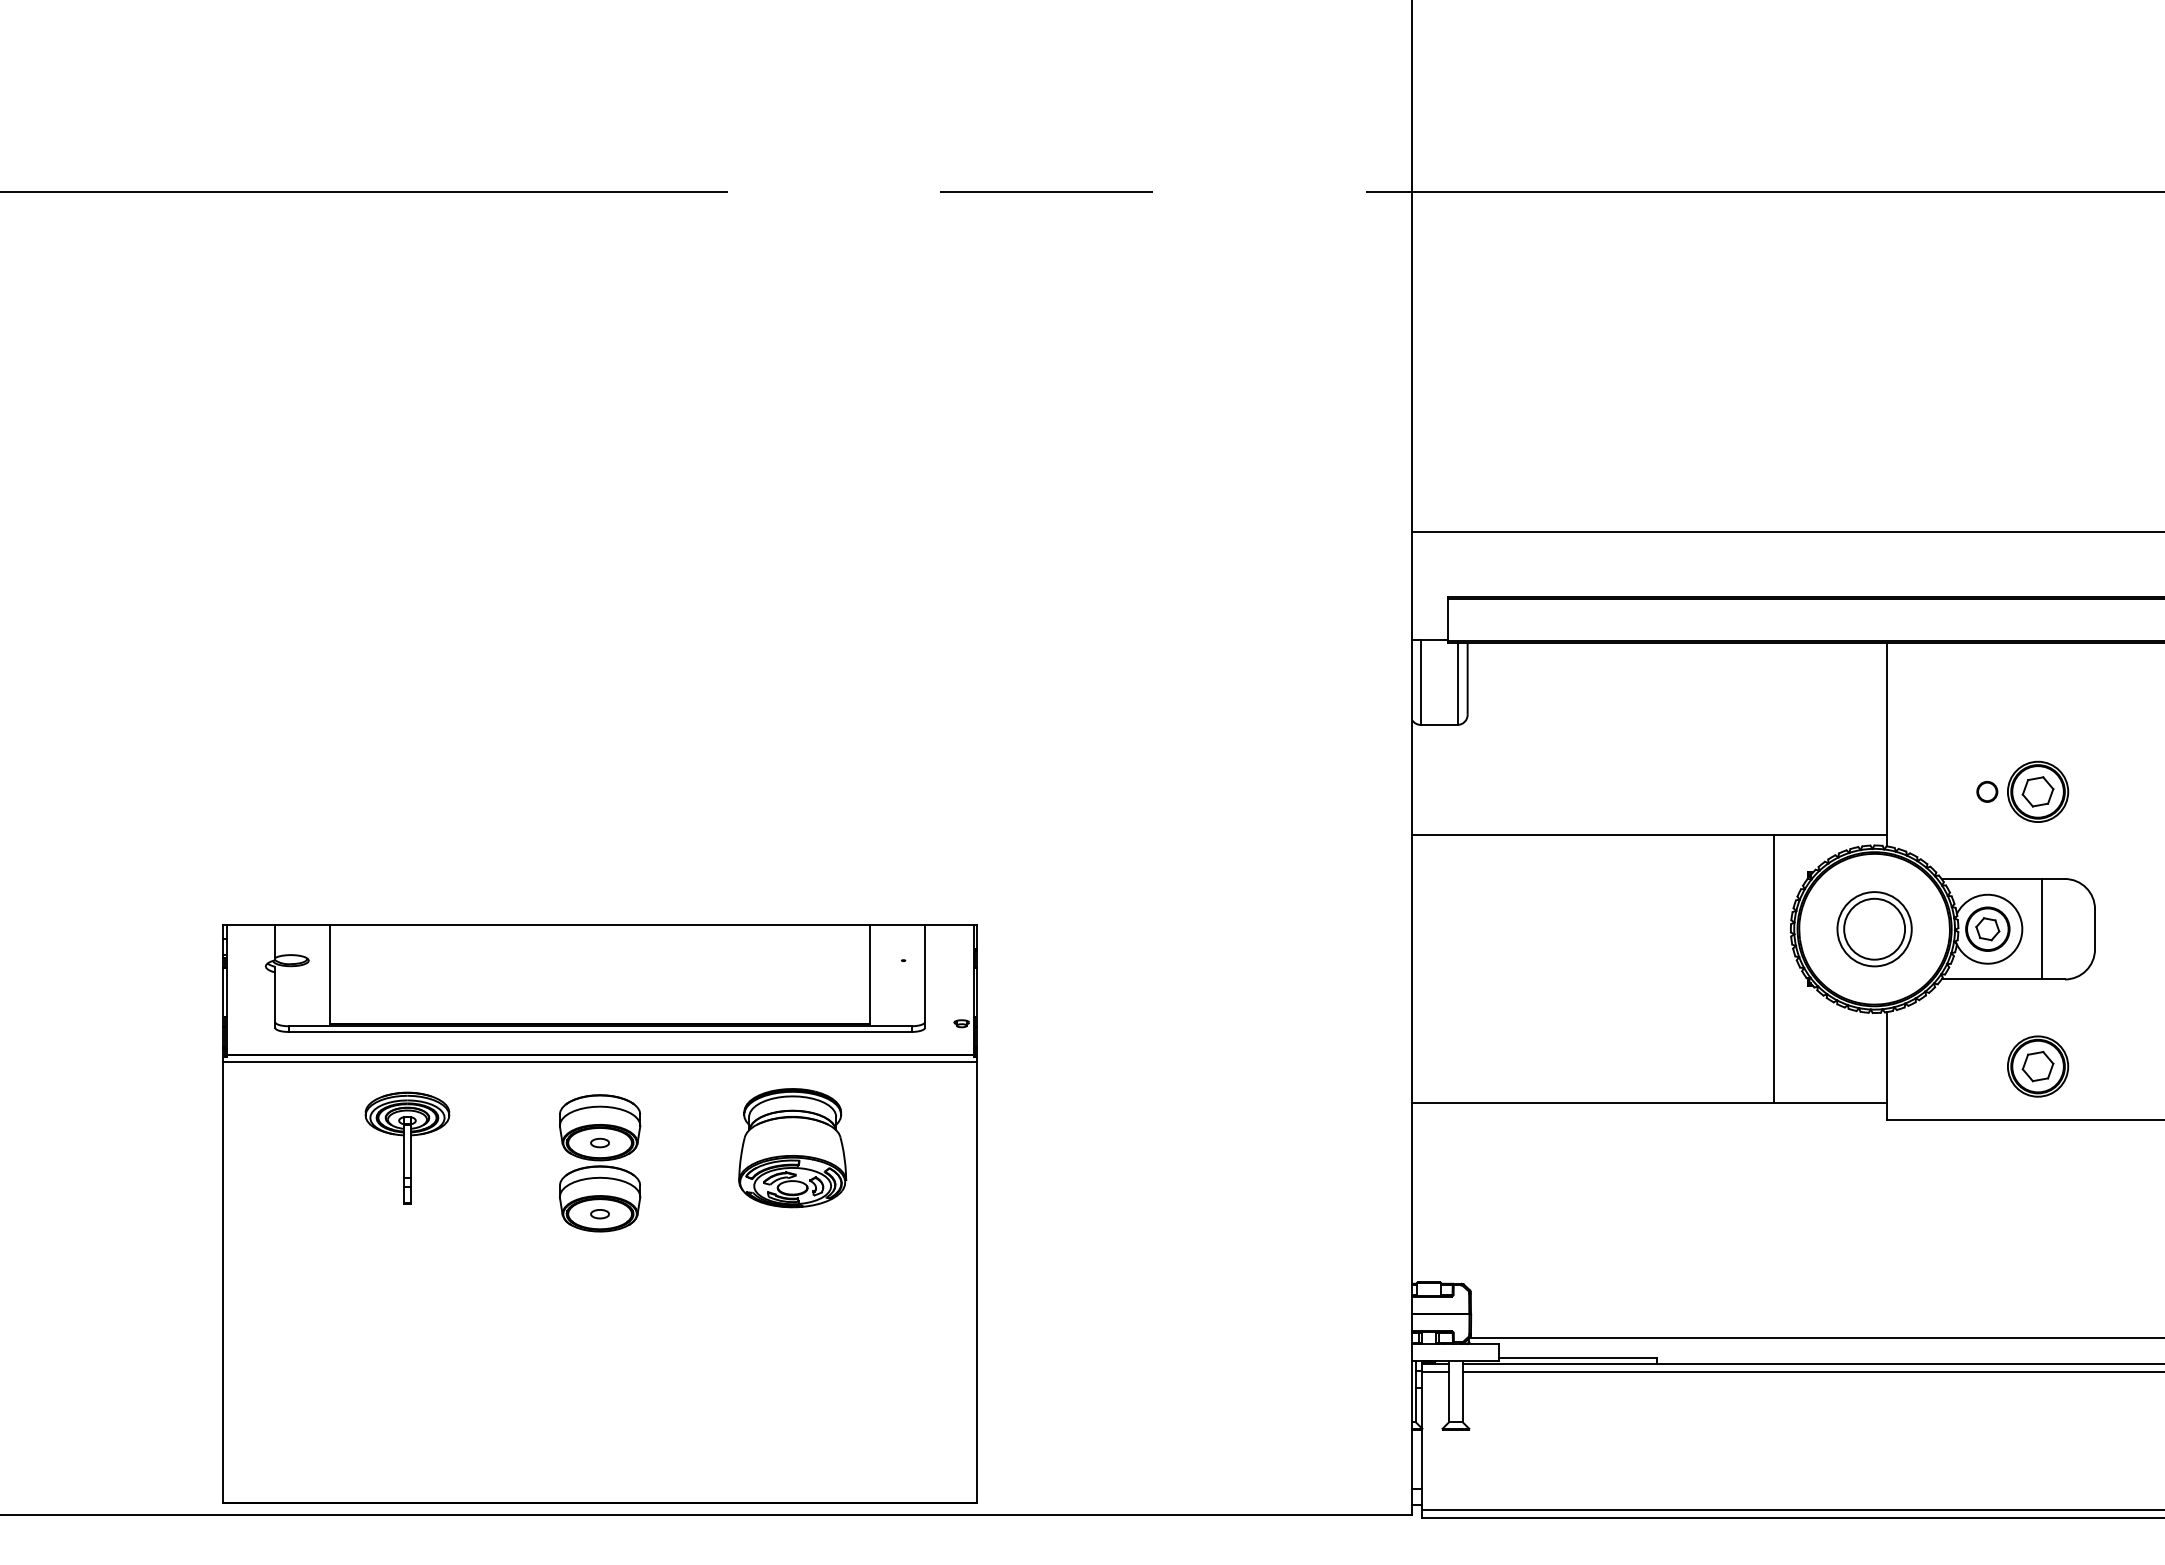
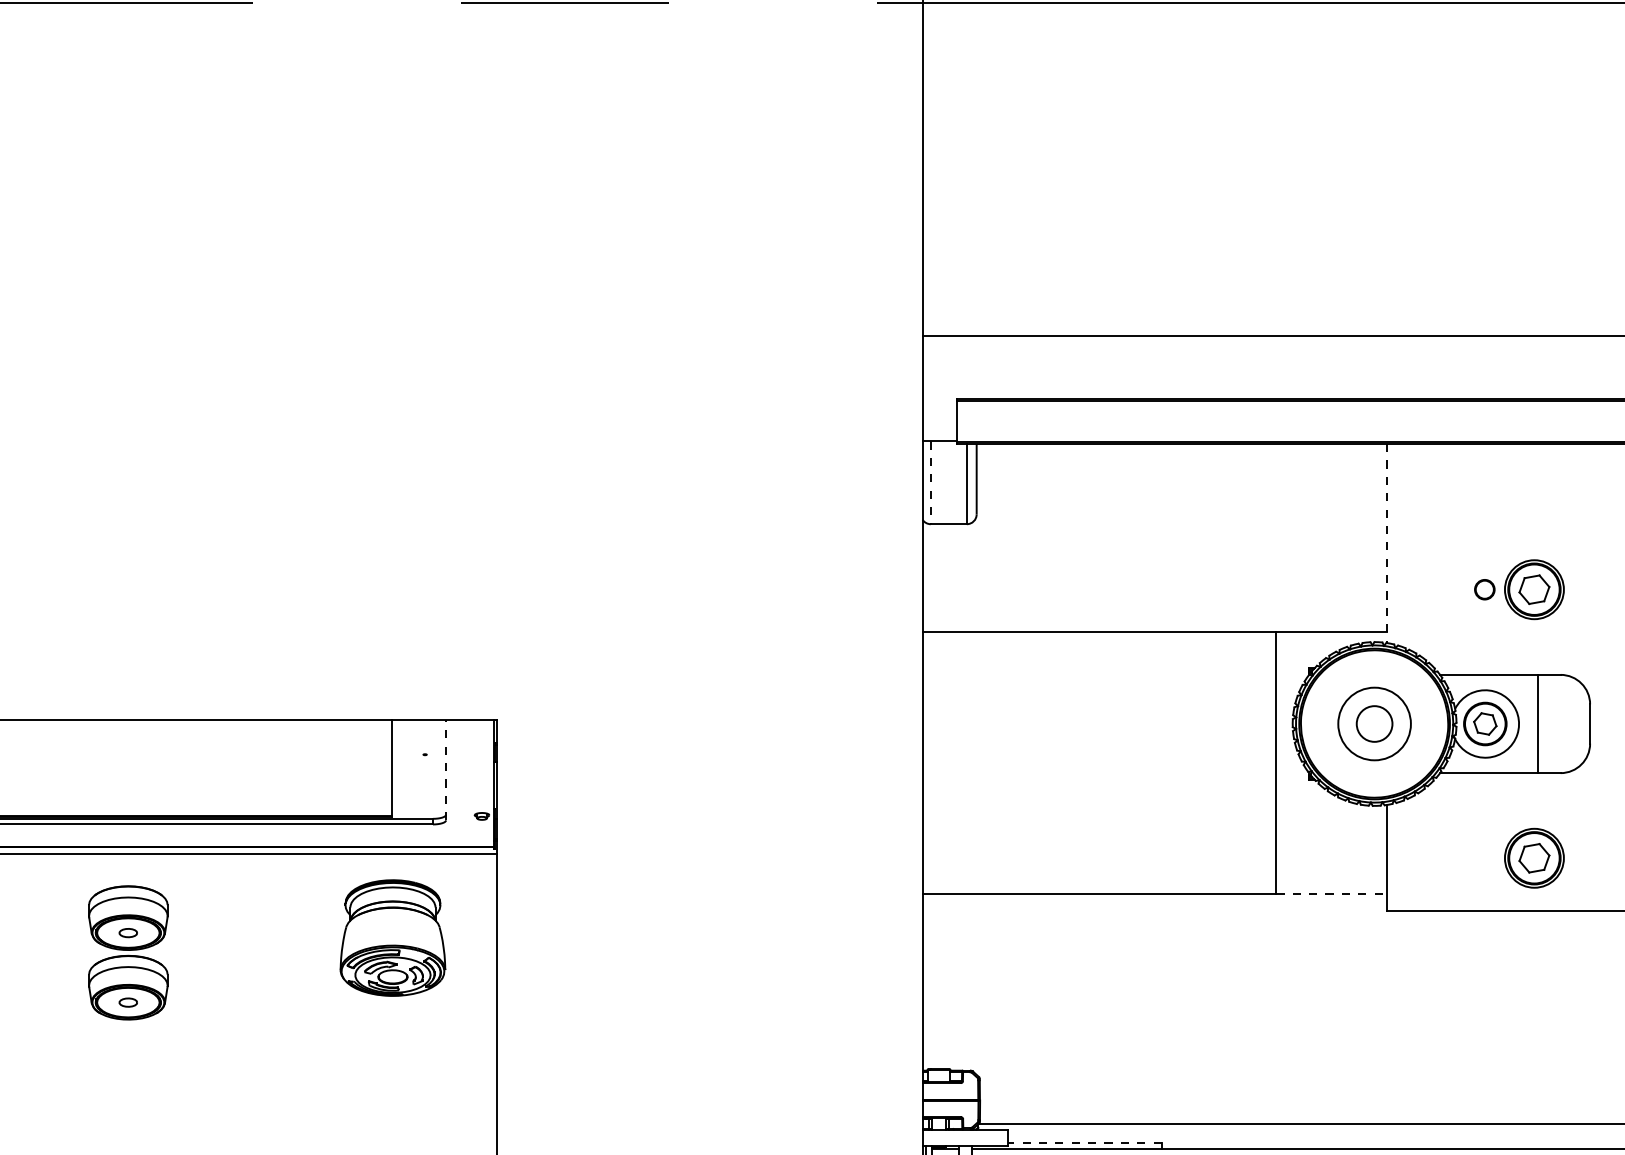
line: (1420, 683) -> (930, 483), solid -> dashed
line: (1887, 744) -> (1387, 543), solid -> dashed
circle: (1874, 928) -> (1374, 723), size x0.6
line: (925, 975) -> (446, 769), solid -> dashed
line: (1830, 1103) -> (1331, 894), solid -> dashed
part: (792, 1148) -> (392, 938), moved
line: (1578, 1358) -> (1085, 1143), solid -> dashed

